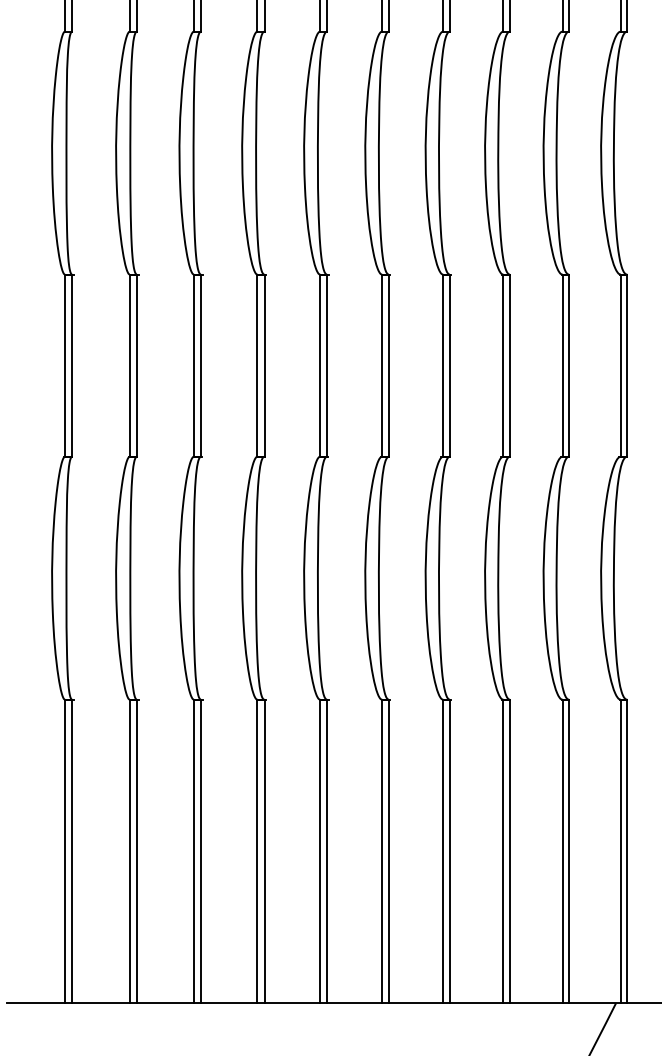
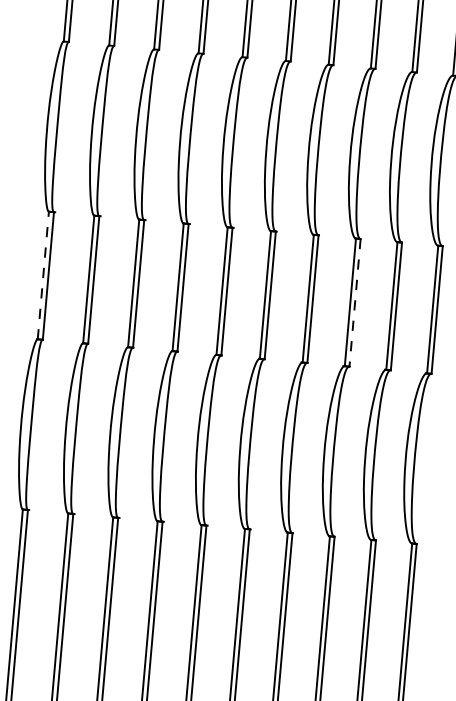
line: (65, 365) -> (43, 275), solid -> dashed
line: (510, 366) -> (355, 303), solid -> dashed

